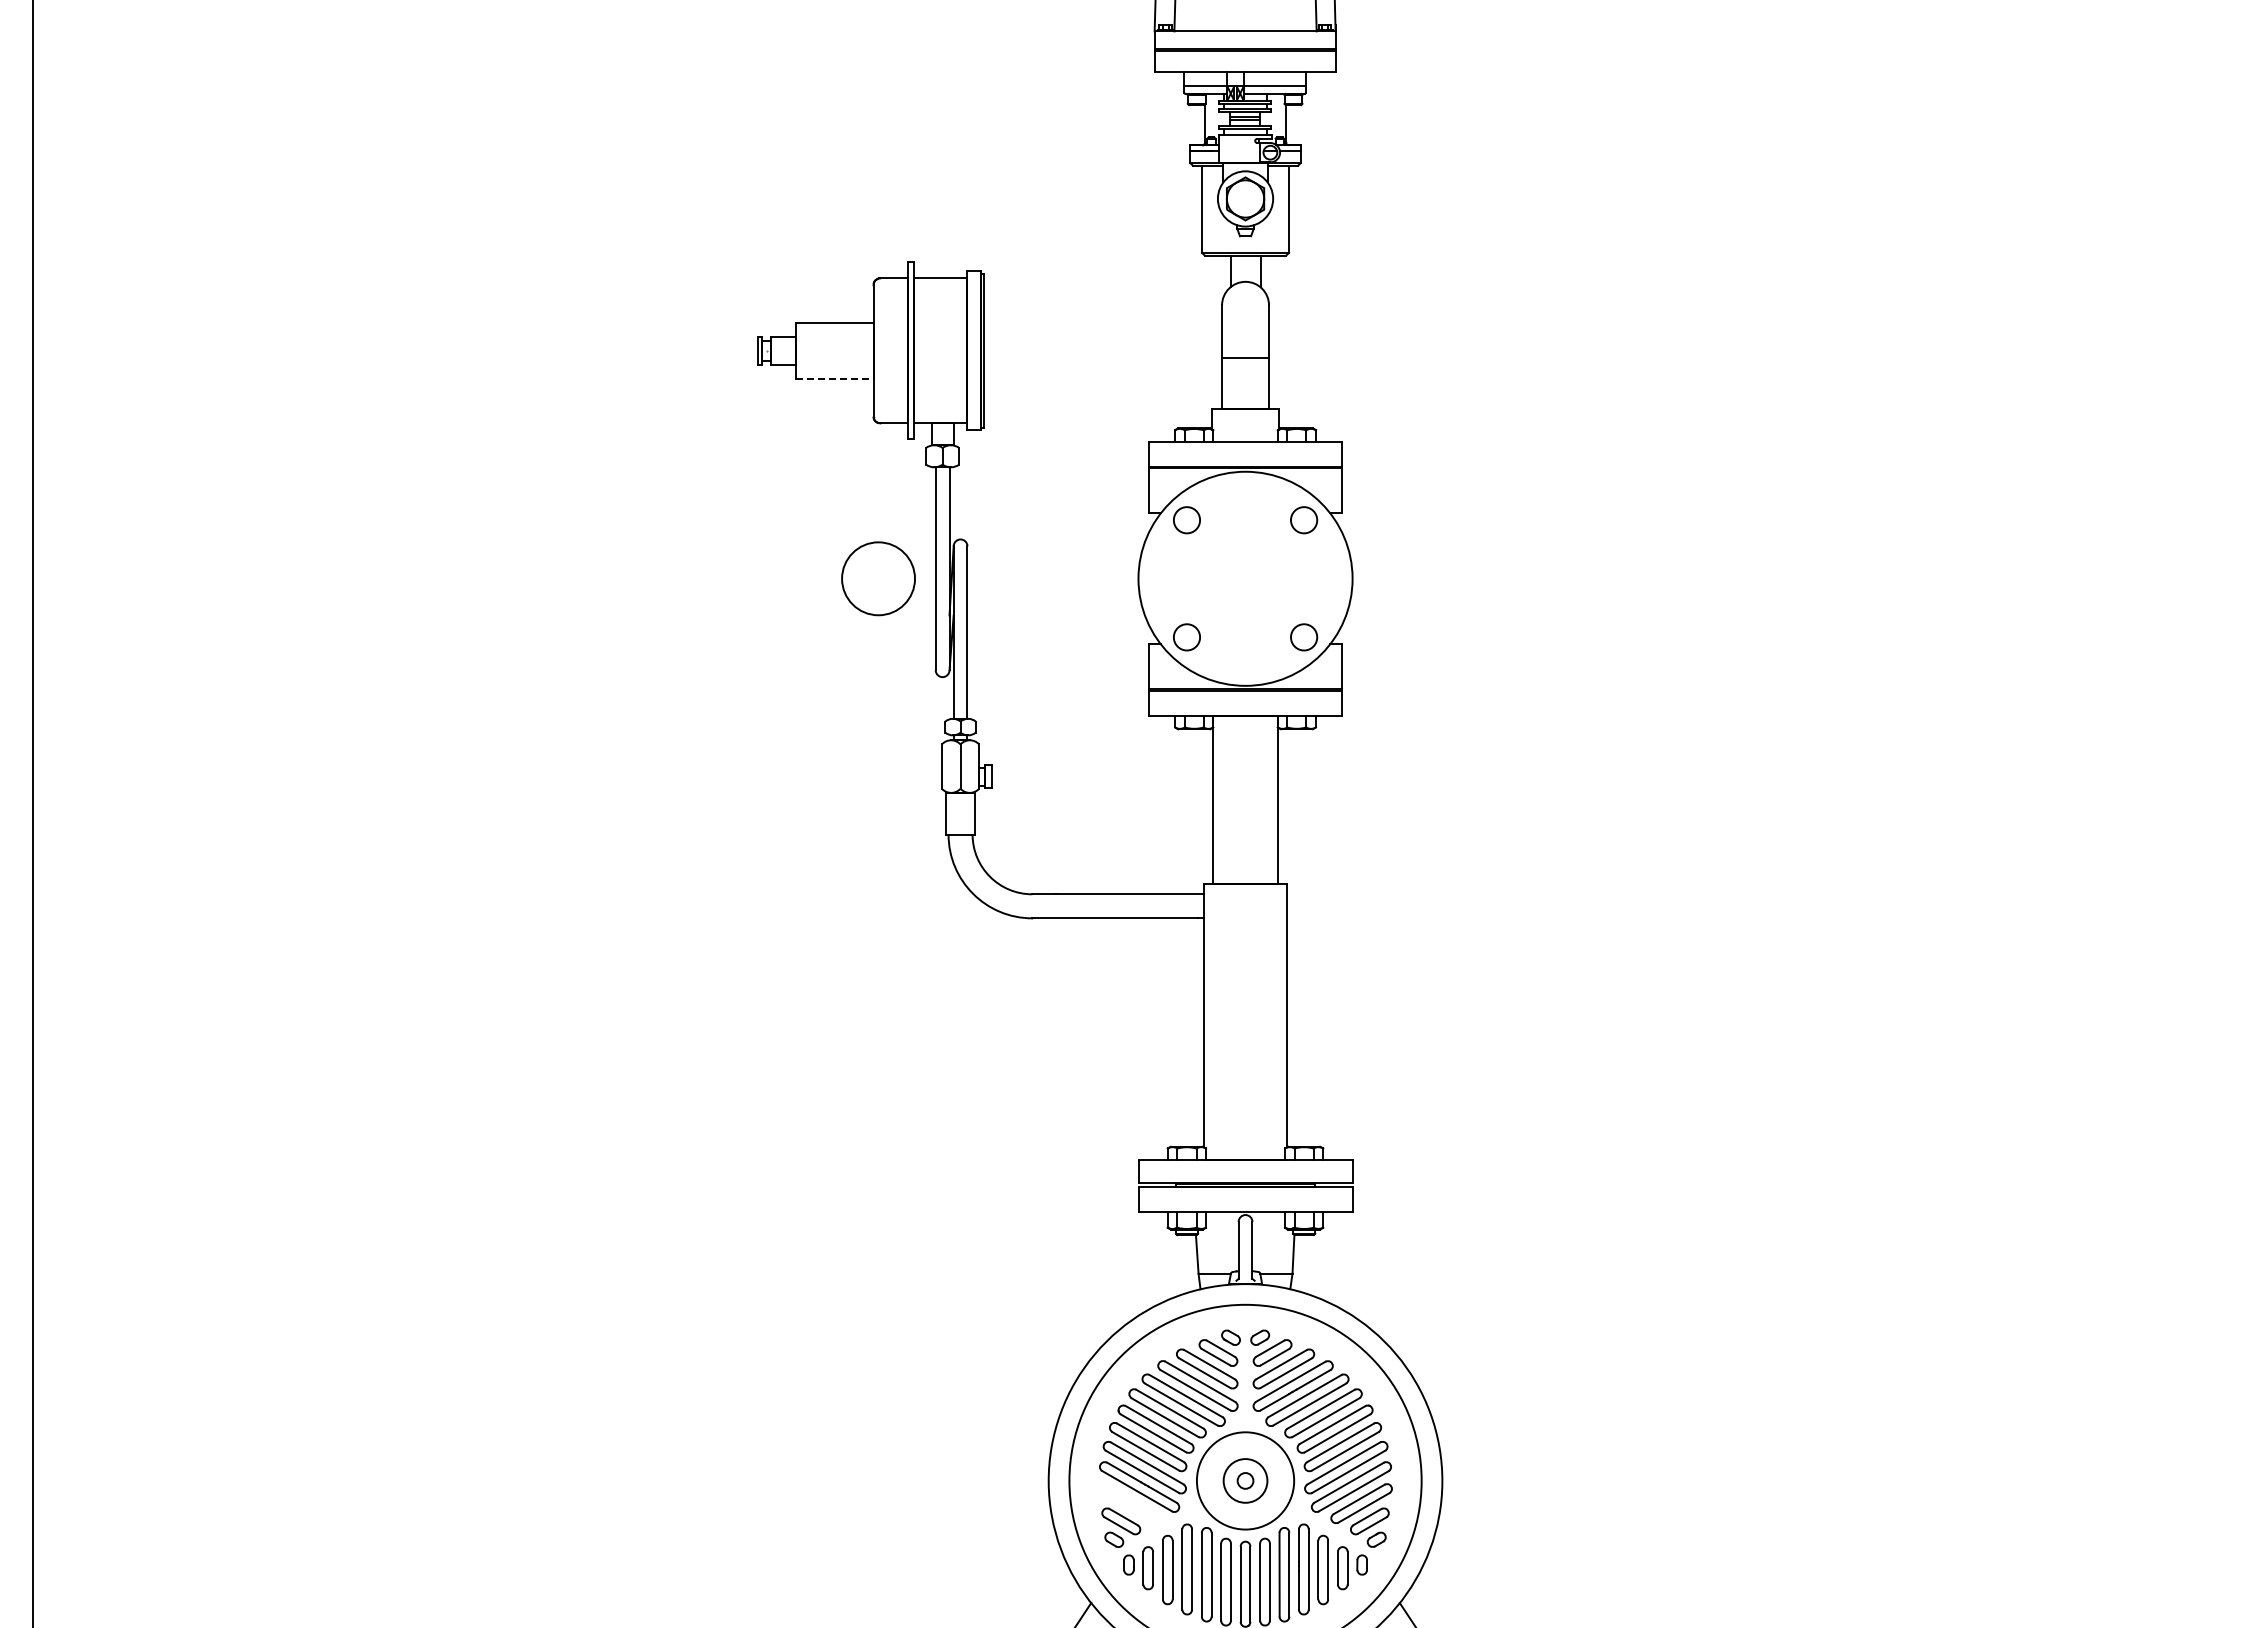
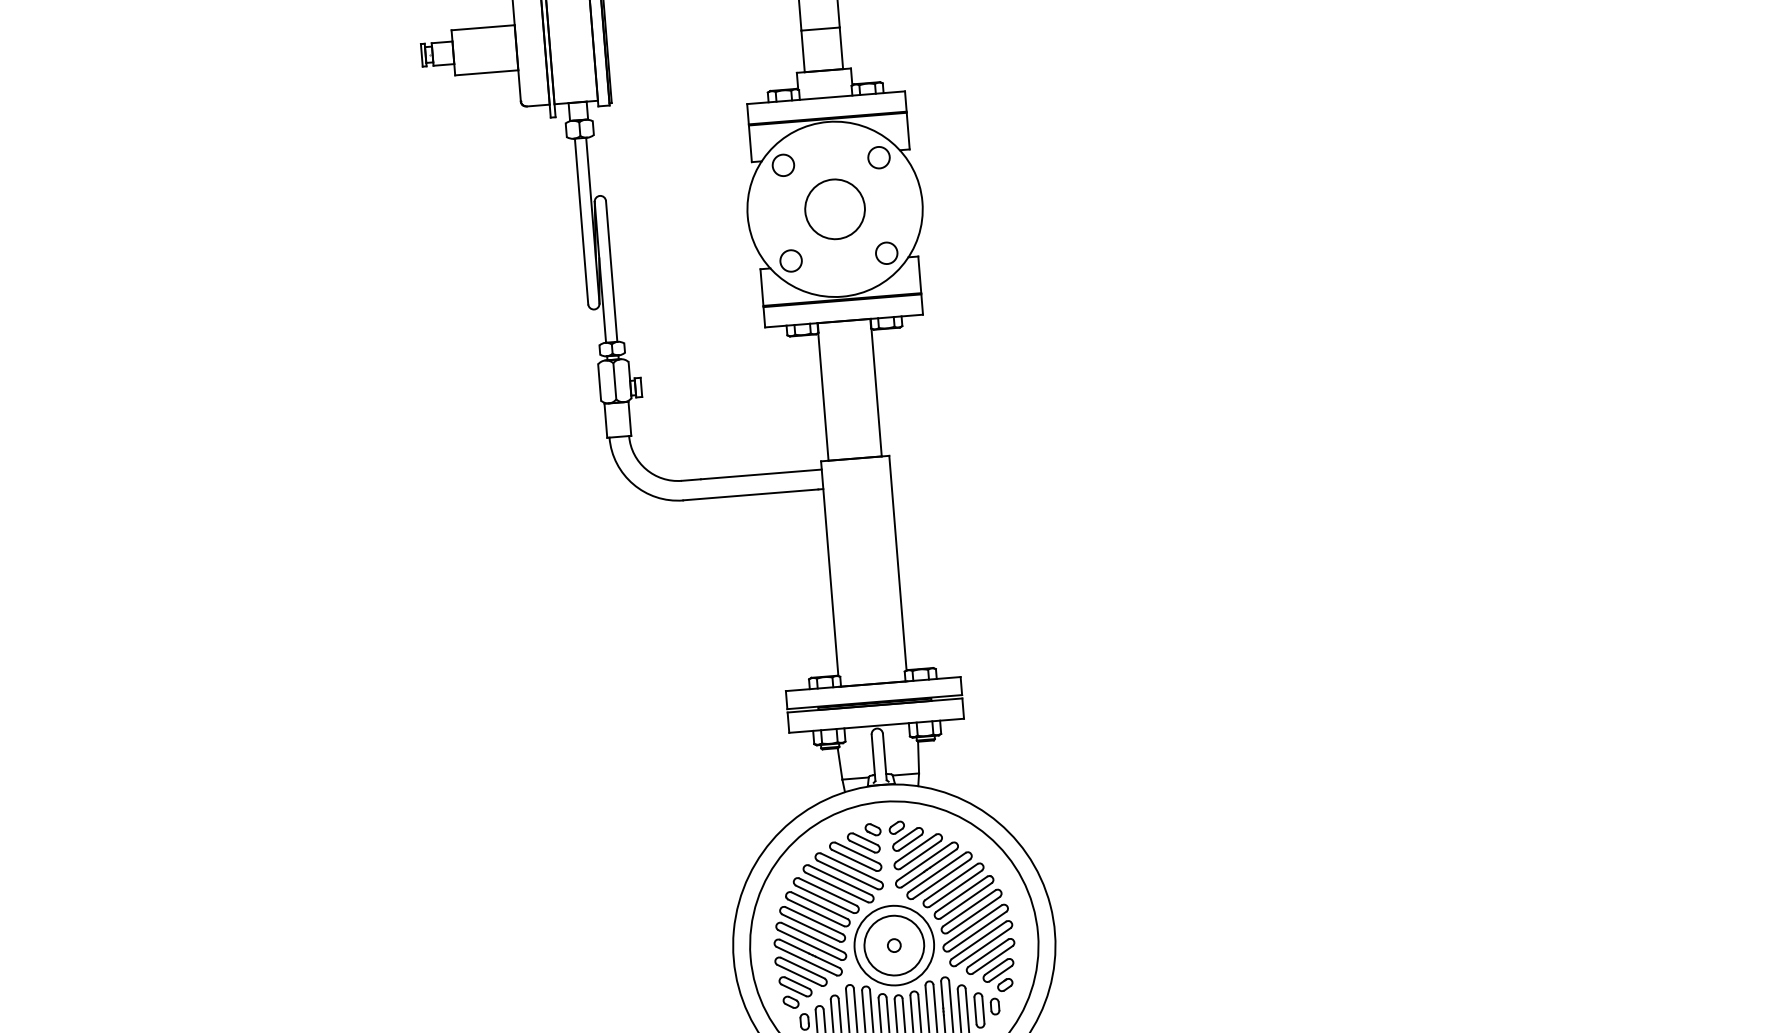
line: (834, 378) -> (486, 72), dashed -> solid
circle: (878, 578) -> (835, 209), moved
circle: (1245, 1480) -> (894, 945), size x1.67
part: (1129, 1503) -> (801, 971), added

